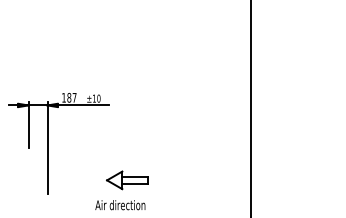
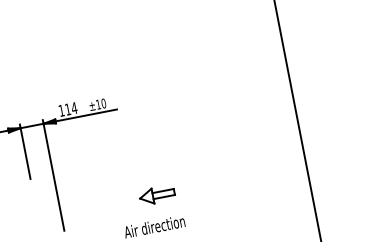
text: (71, 97) -> (70, 108), 187 -> 114
part: (127, 180) -> (157, 195), size x0.7

